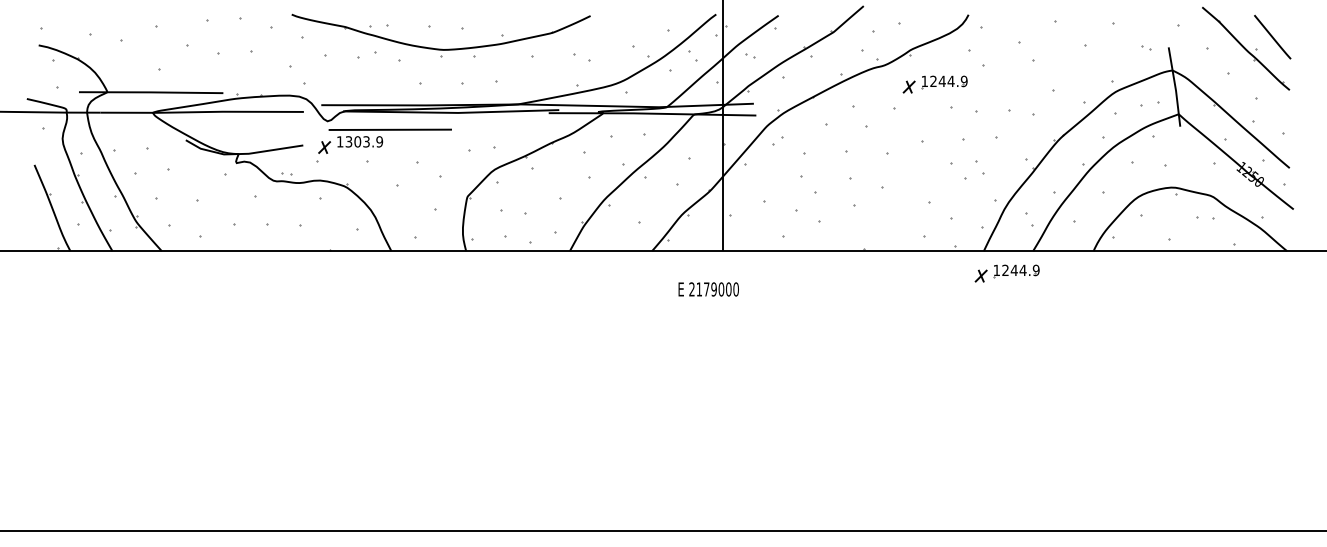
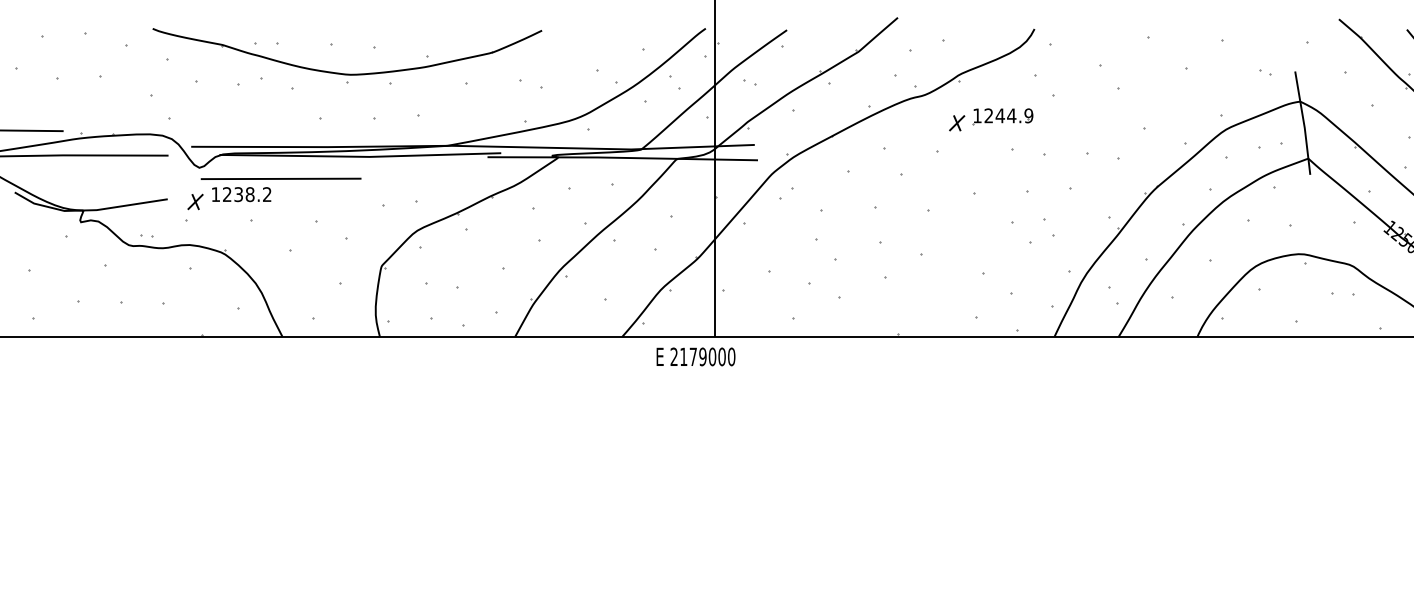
text: (364, 141) -> (247, 194), 1303.9 -> 1238.2
part: (1006, 273) -> (1083, 366), removed
text: (708, 289) -> (695, 356), moved

